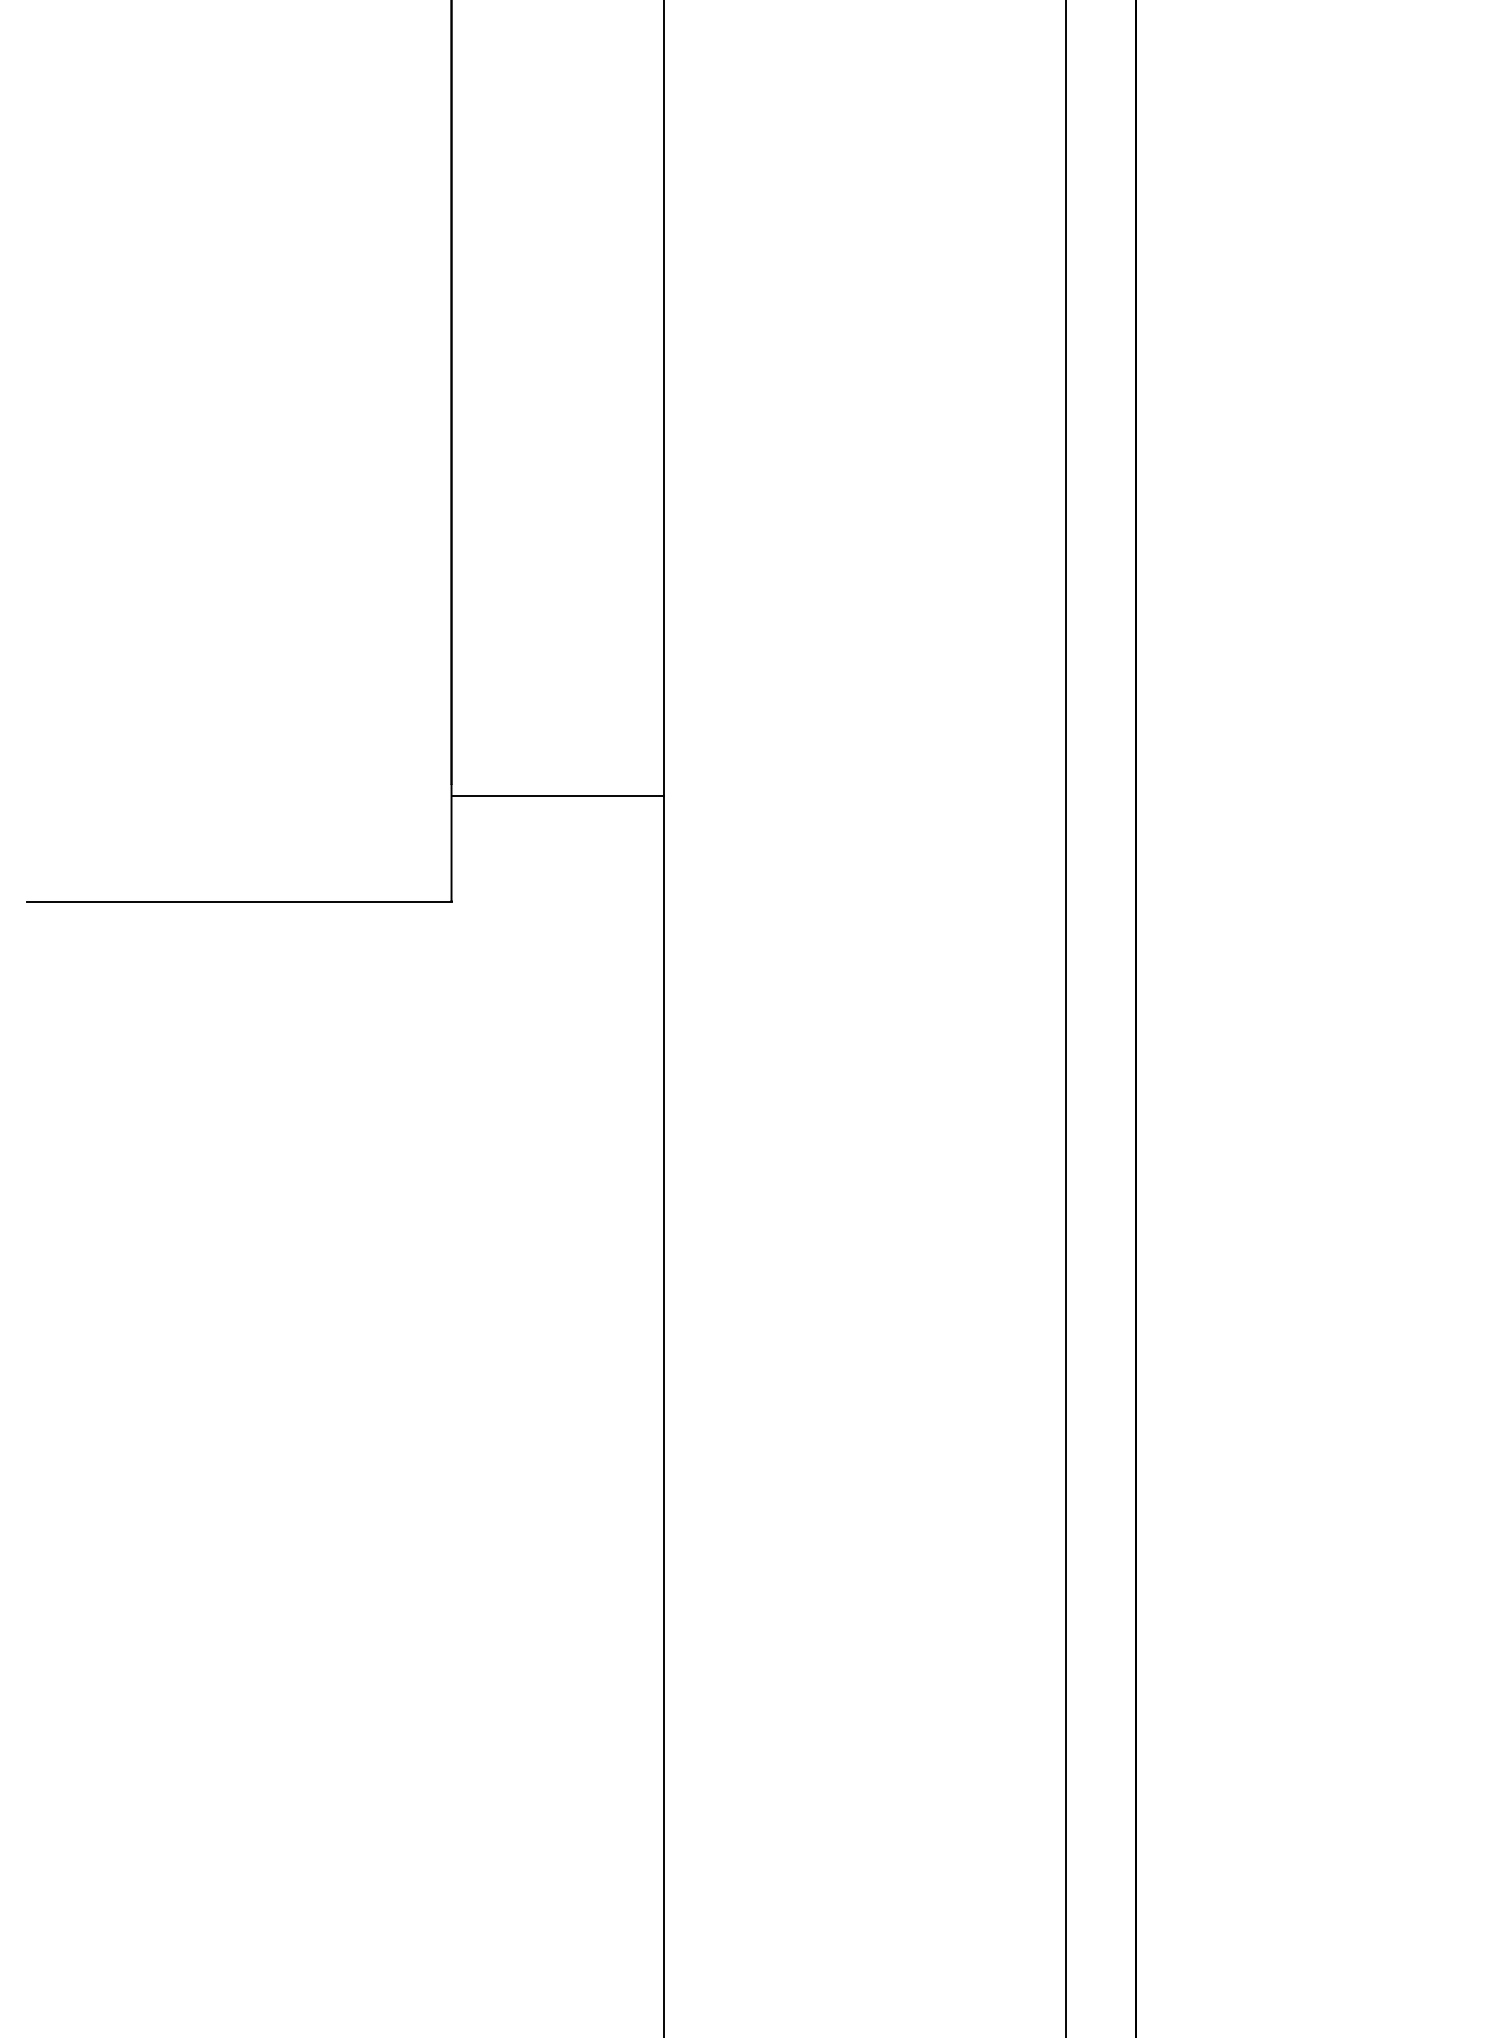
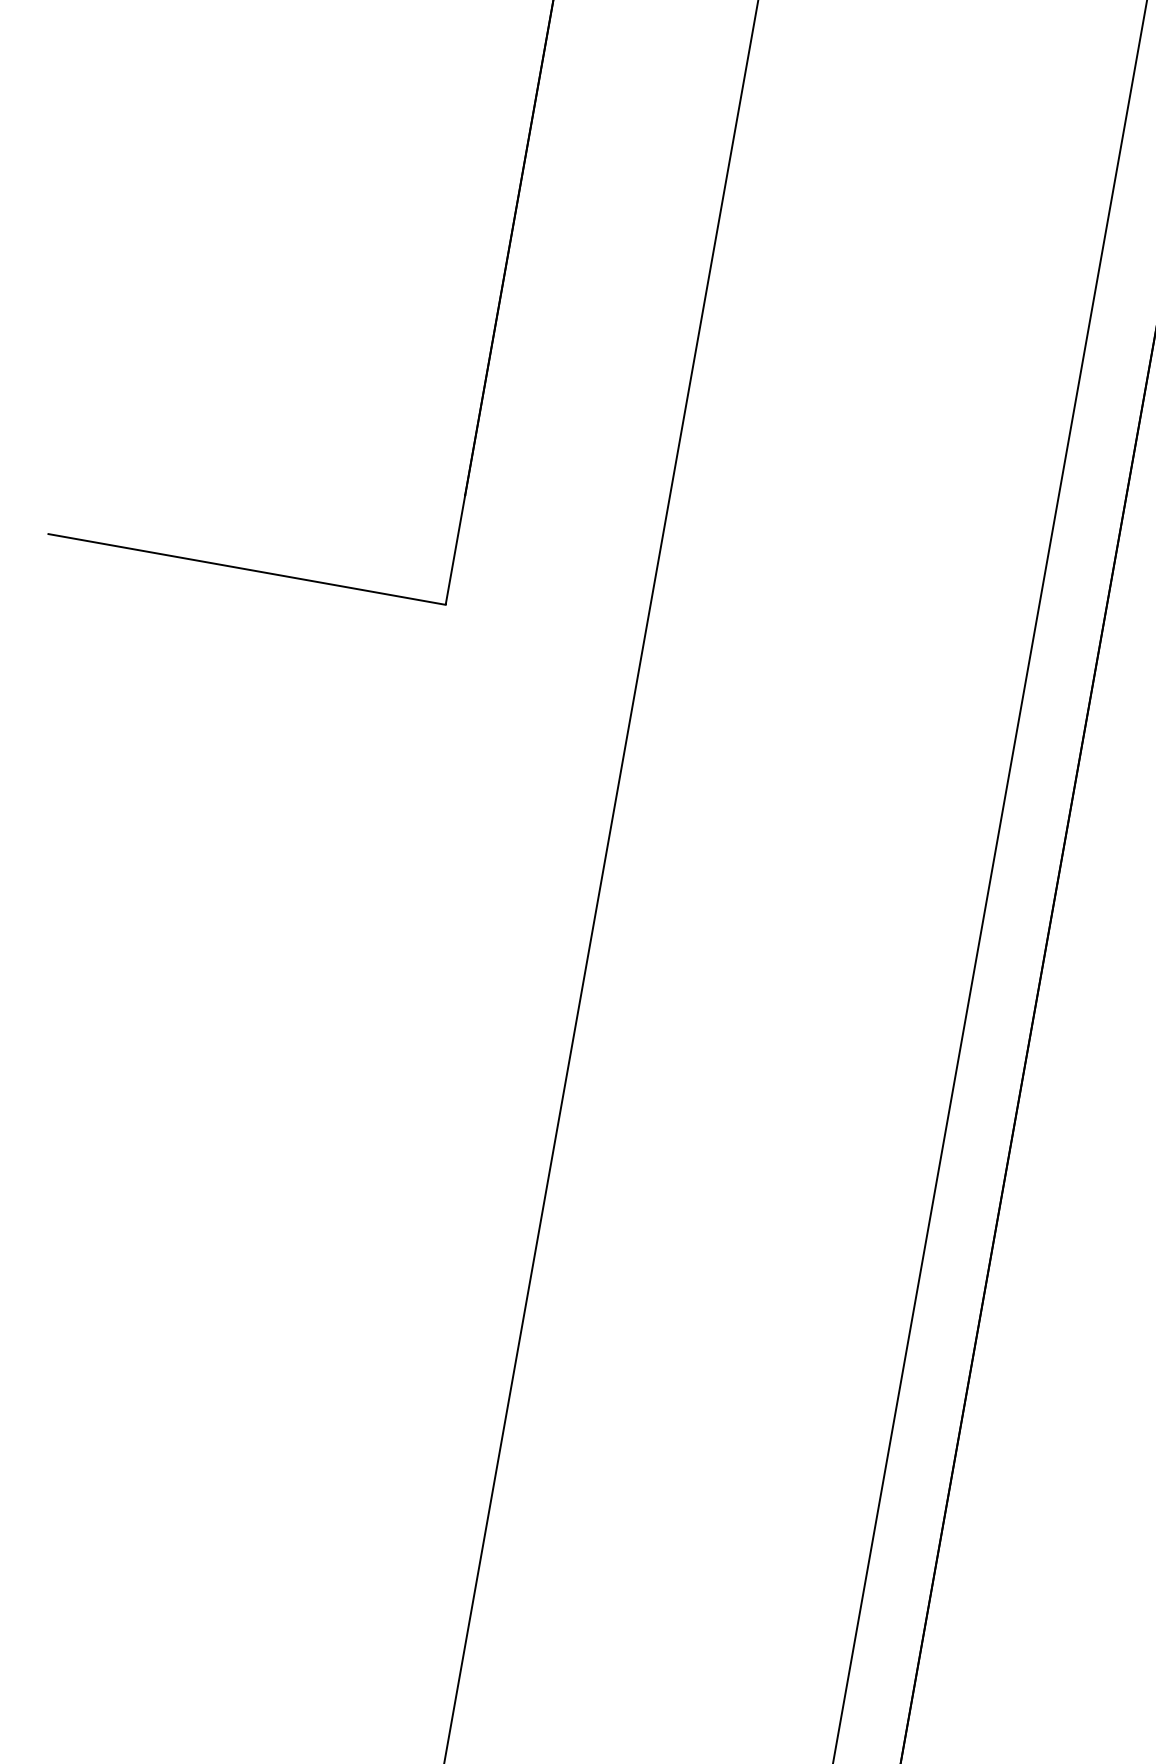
line: (557, 795) -> (562, 523), removed

